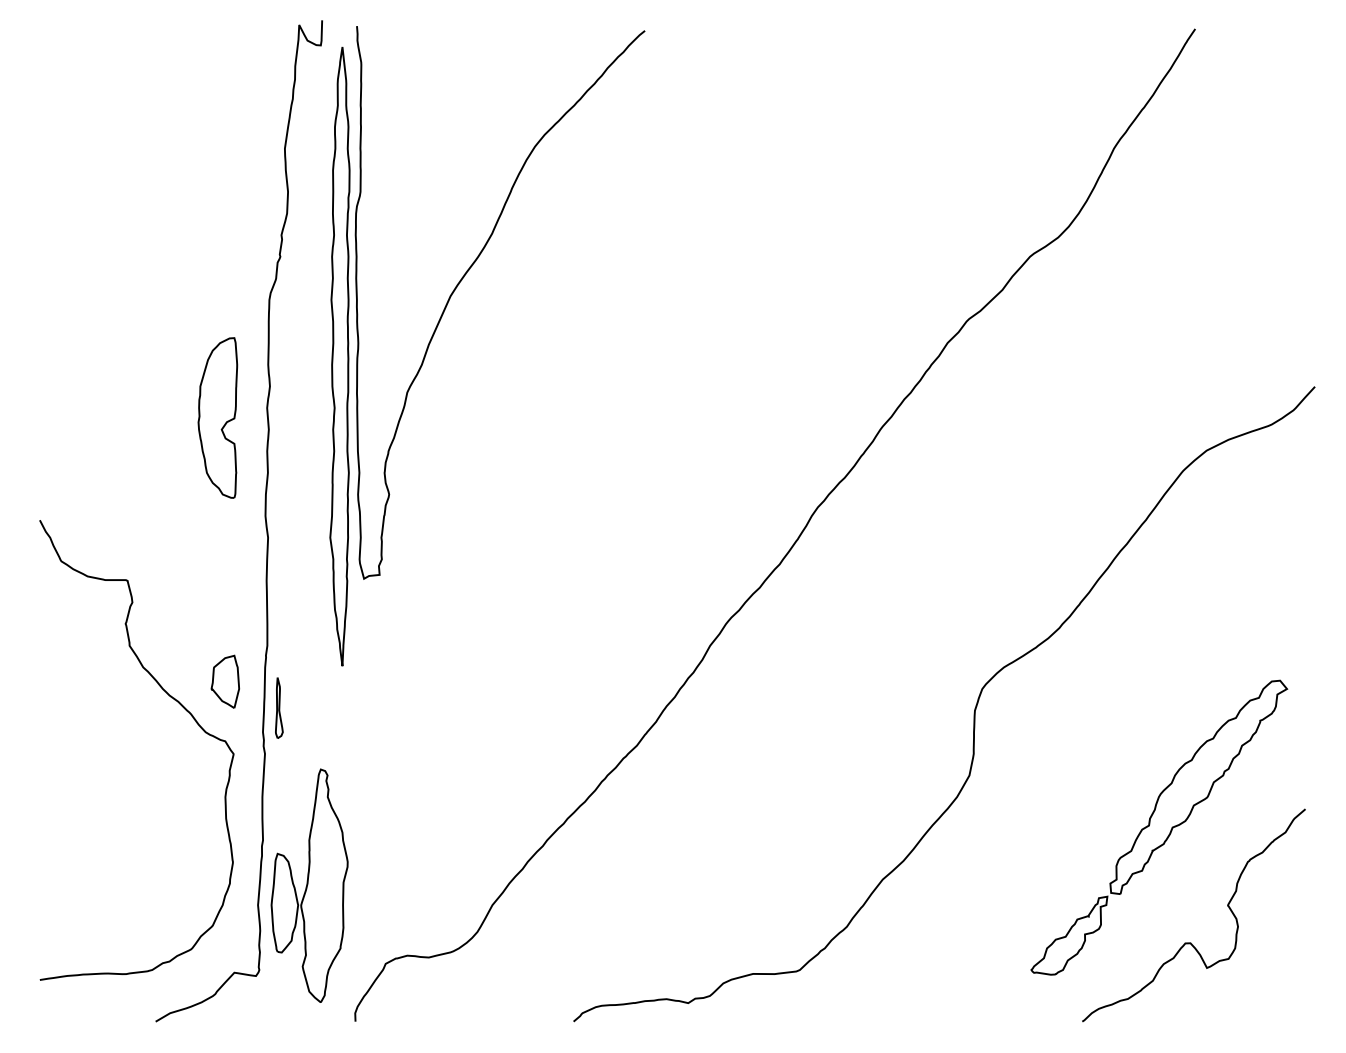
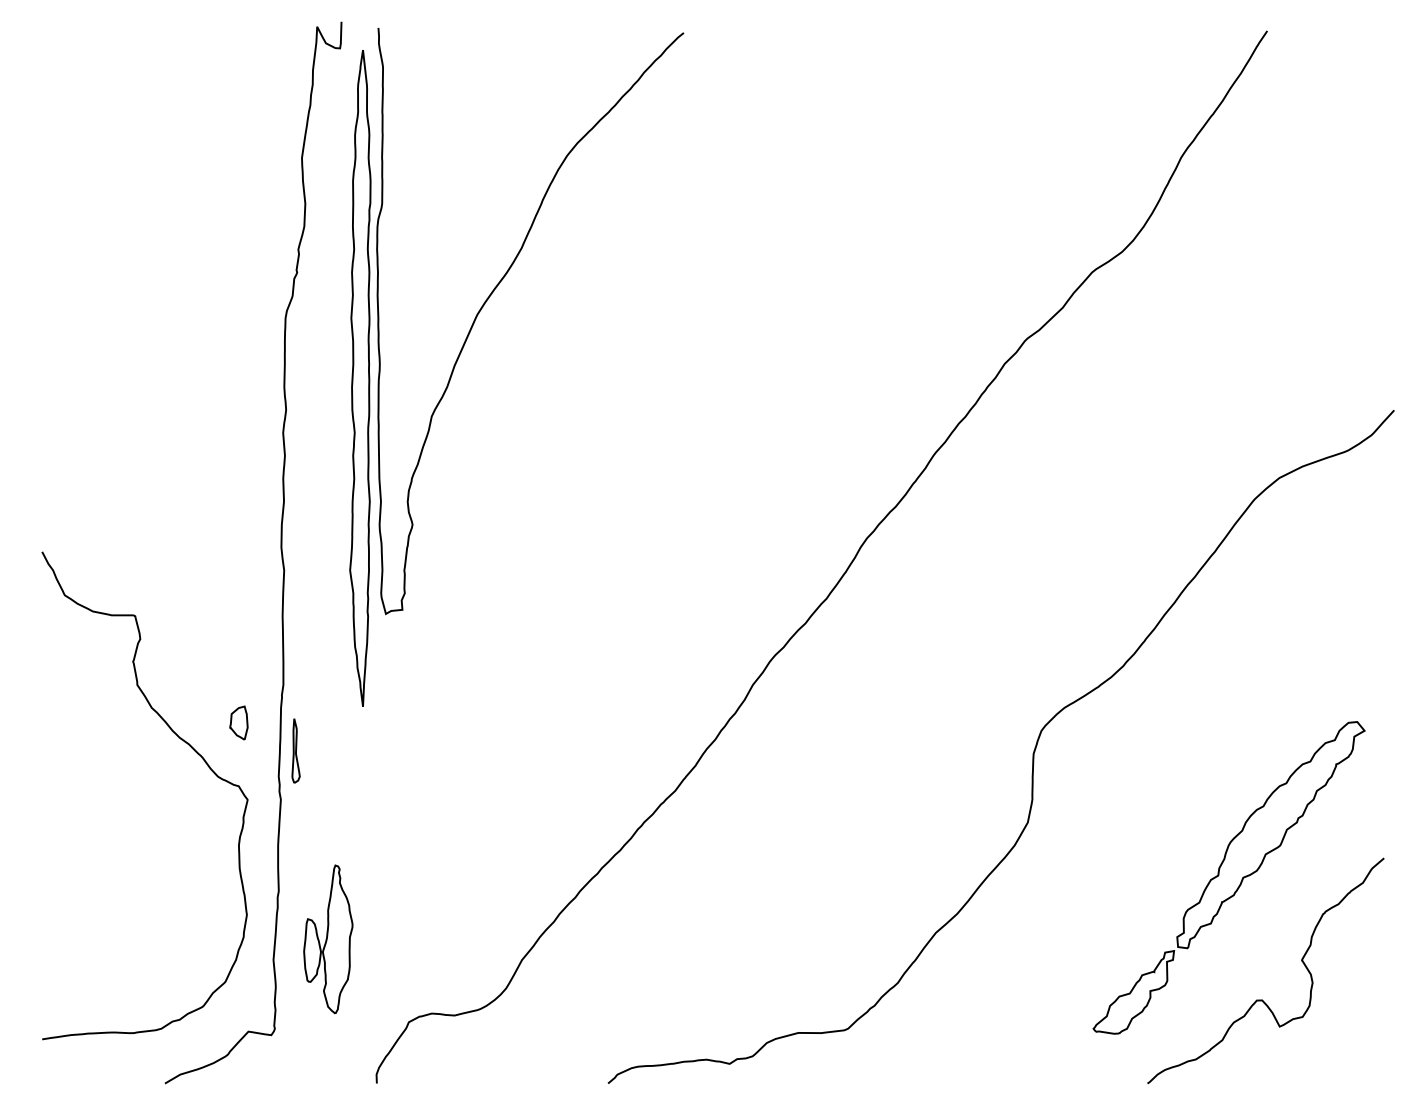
part: (217, 418) -> (230, 443), removed
part: (225, 681) -> (238, 722), size x0.6
part: (309, 885) -> (328, 939), size x0.6

